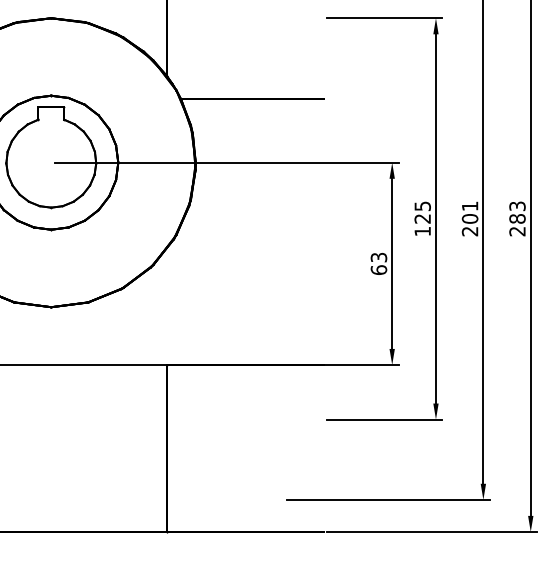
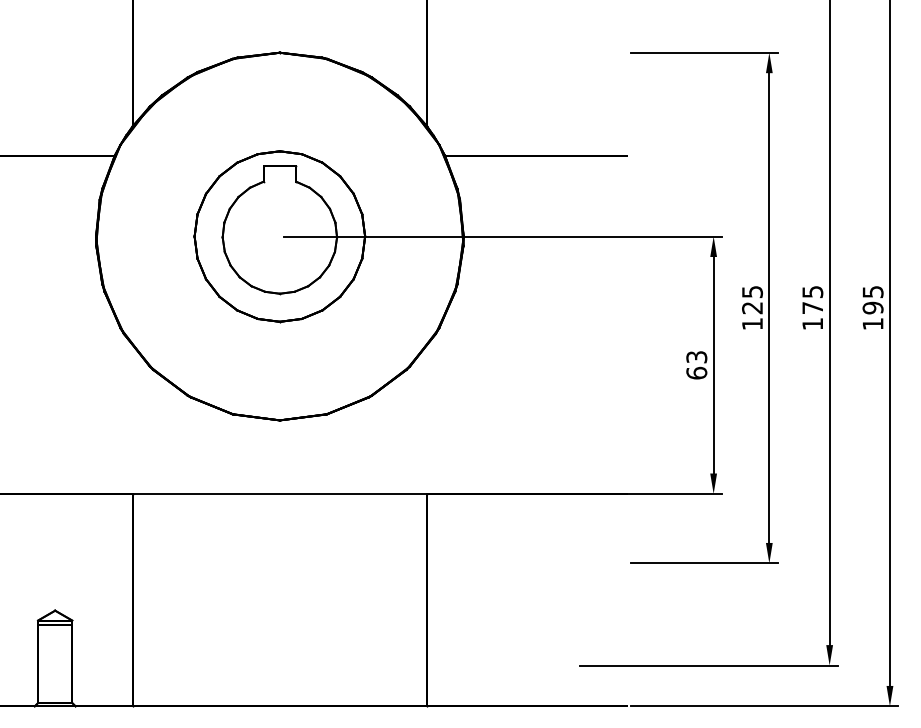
text: (469, 219) -> (812, 308), 201 -> 175
text: (517, 219) -> (872, 308), 283 -> 195

